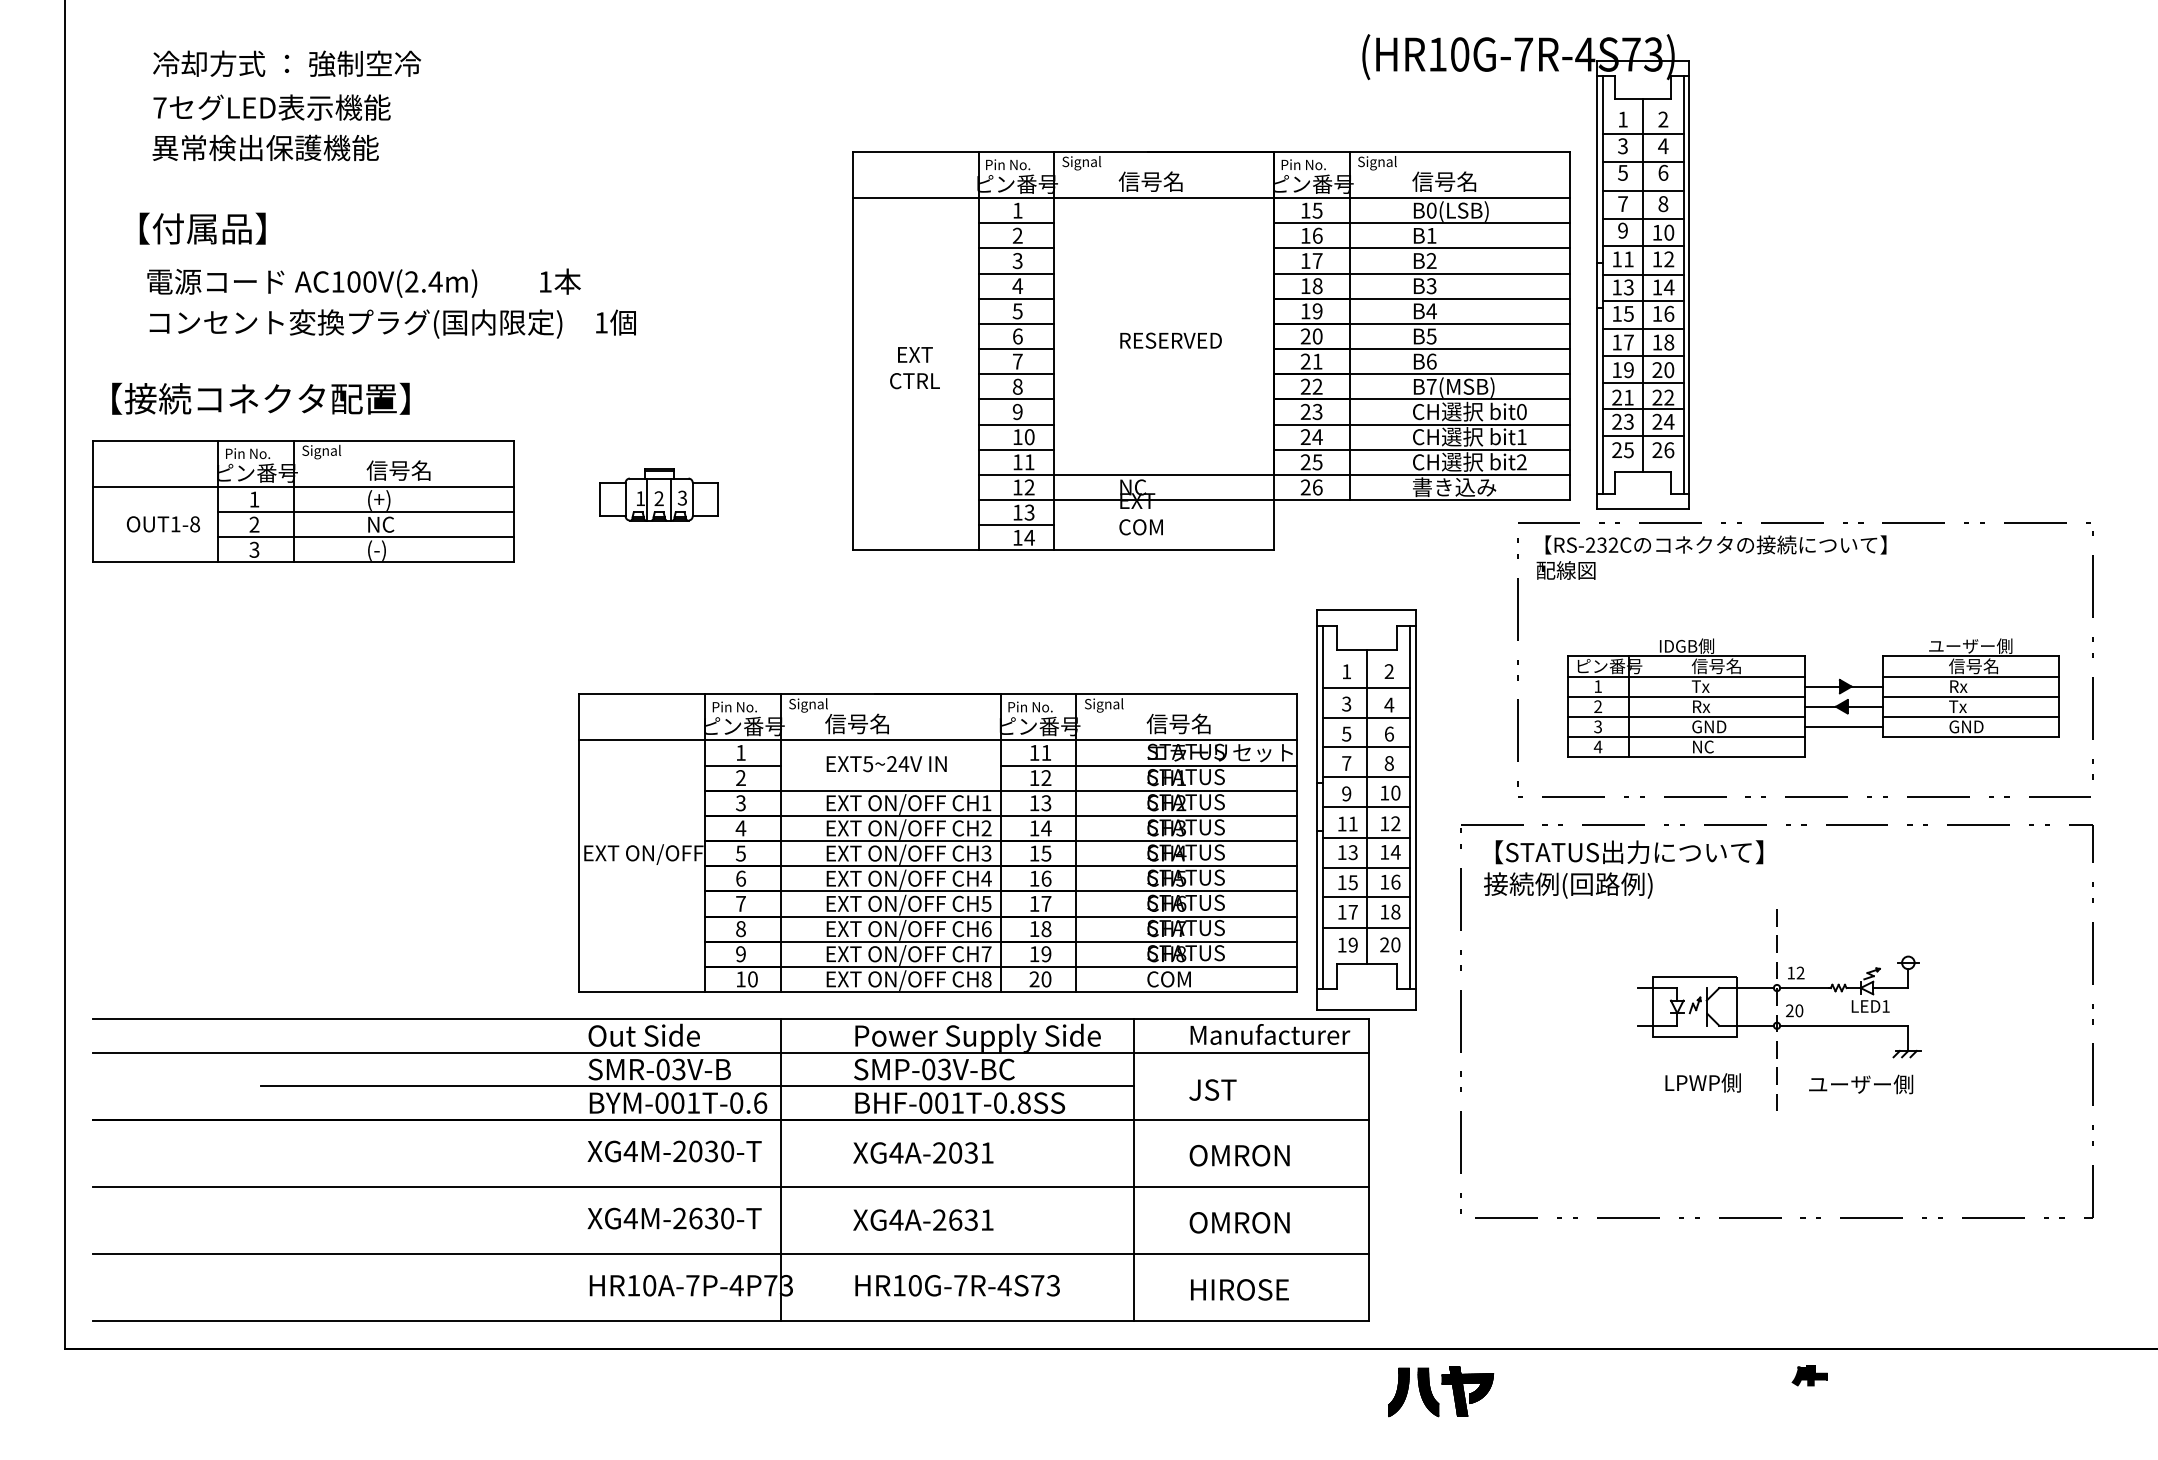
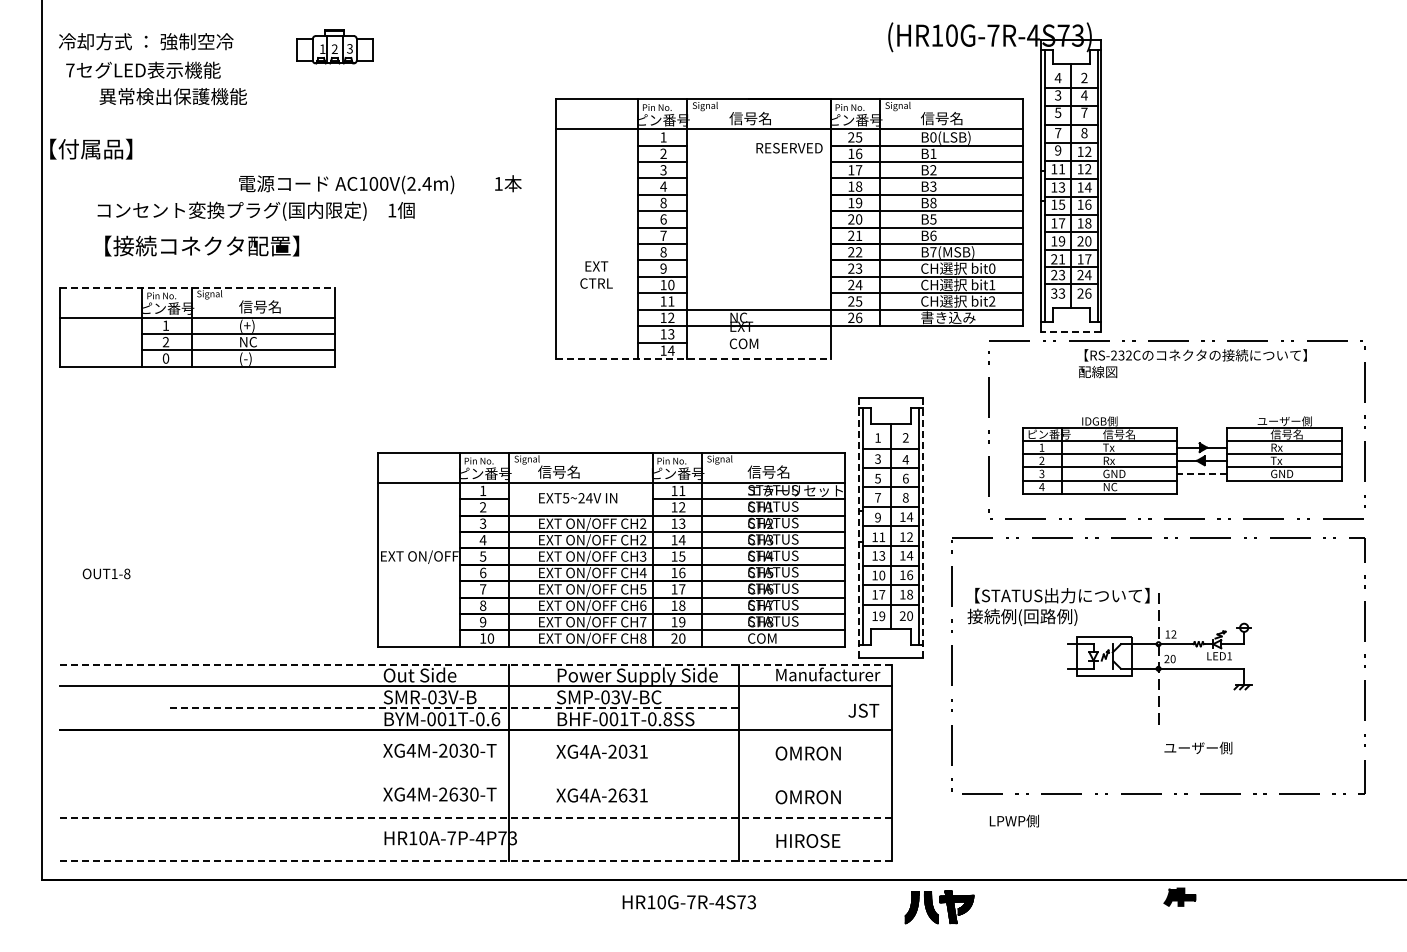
text: (287, 63) -> (146, 41), moved
text: (272, 106) -> (143, 69), moved
text: (1622, 120) -> (1057, 78), 1 -> 4
text: (1663, 172) -> (1084, 112), 6 -> 7
text: (1306, 210) -> (851, 137), 15 -> 25
text: (203, 227) -> (91, 148), moved
text: (1669, 232) -> (1088, 151), 10 -> 12
text: (364, 282) -> (380, 184), moved
text: (1017, 310) -> (663, 202), 5 -> 8
text: (1431, 310) -> (933, 202), B4 -> B8
text: (1171, 341) -> (789, 148), moved
text: (914, 367) -> (596, 274), moved
text: (261, 397) -> (202, 245), moved
text: (1663, 397) -> (1084, 259), 22 -> 17
line: (304, 440) -> (198, 287), solid -> dashed
text: (1623, 450) -> (1058, 293), 25 -> 33
part: (658, 494) -> (334, 46), moved
line: (1643, 508) -> (1071, 331), solid -> dashed
text: (163, 523) -> (106, 573), moved
text: (253, 549) -> (165, 358), 3 -> 0
line: (1063, 549) -> (693, 358), solid -> dashed
text: (1710, 557) -> (1192, 363), moved
line: (1842, 726) -> (1201, 473), solid -> dashed
text: (1394, 792) -> (909, 516), 10 -> 14
text: (986, 802) -> (643, 523), CH1 -> CH2
line: (1316, 808) -> (858, 527), solid -> dashed
line: (1416, 810) -> (923, 528), solid -> dashed
text: (1623, 868) -> (1058, 606), moved
text: (1353, 882) -> (882, 575), 15 -> 10
line: (730, 1019) -> (476, 664), solid -> dashed
text: (1701, 1082) -> (1013, 820), moved
text: (1861, 1083) -> (1198, 747), moved
line: (698, 1086) -> (455, 708), solid -> dashed
text: (1212, 1089) -> (863, 710), moved
line: (730, 1186) -> (476, 773), removed
line: (730, 1253) -> (476, 817), solid -> dashed
text: (956, 1286) -> (688, 902), moved
line: (730, 1321) -> (476, 861), solid -> dashed
part: (1809, 1375) -> (1179, 896), size x1.4

